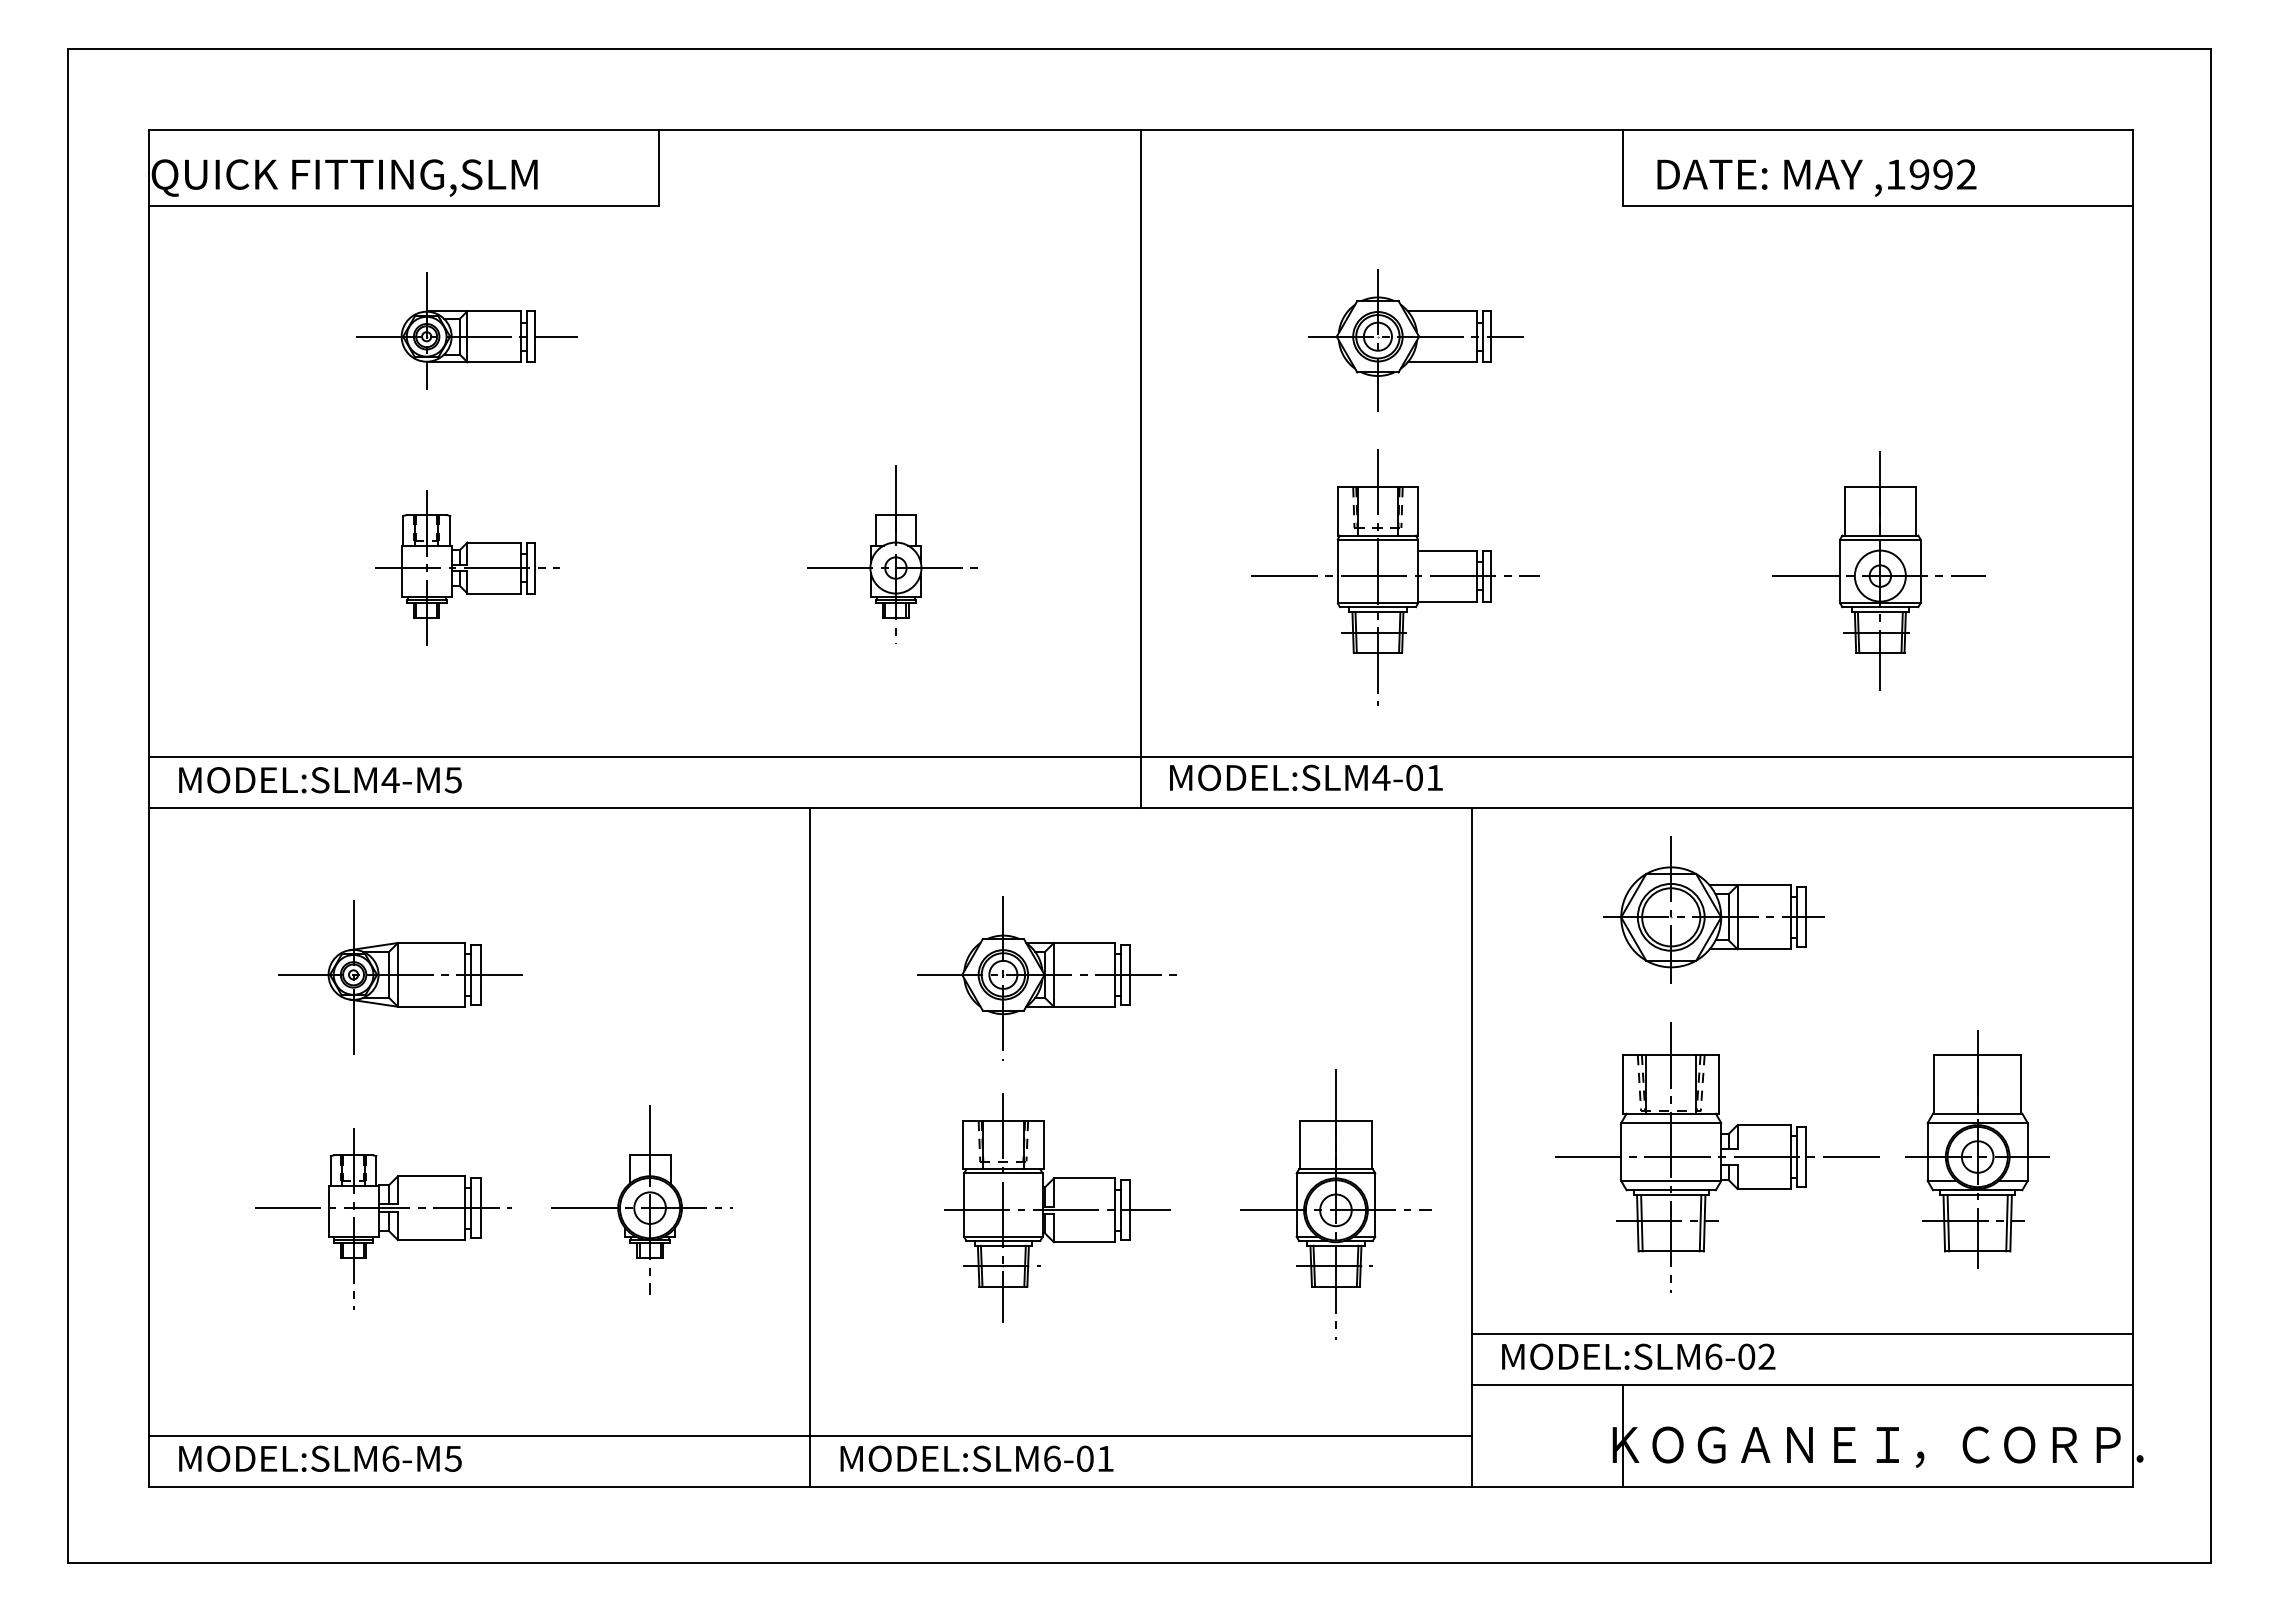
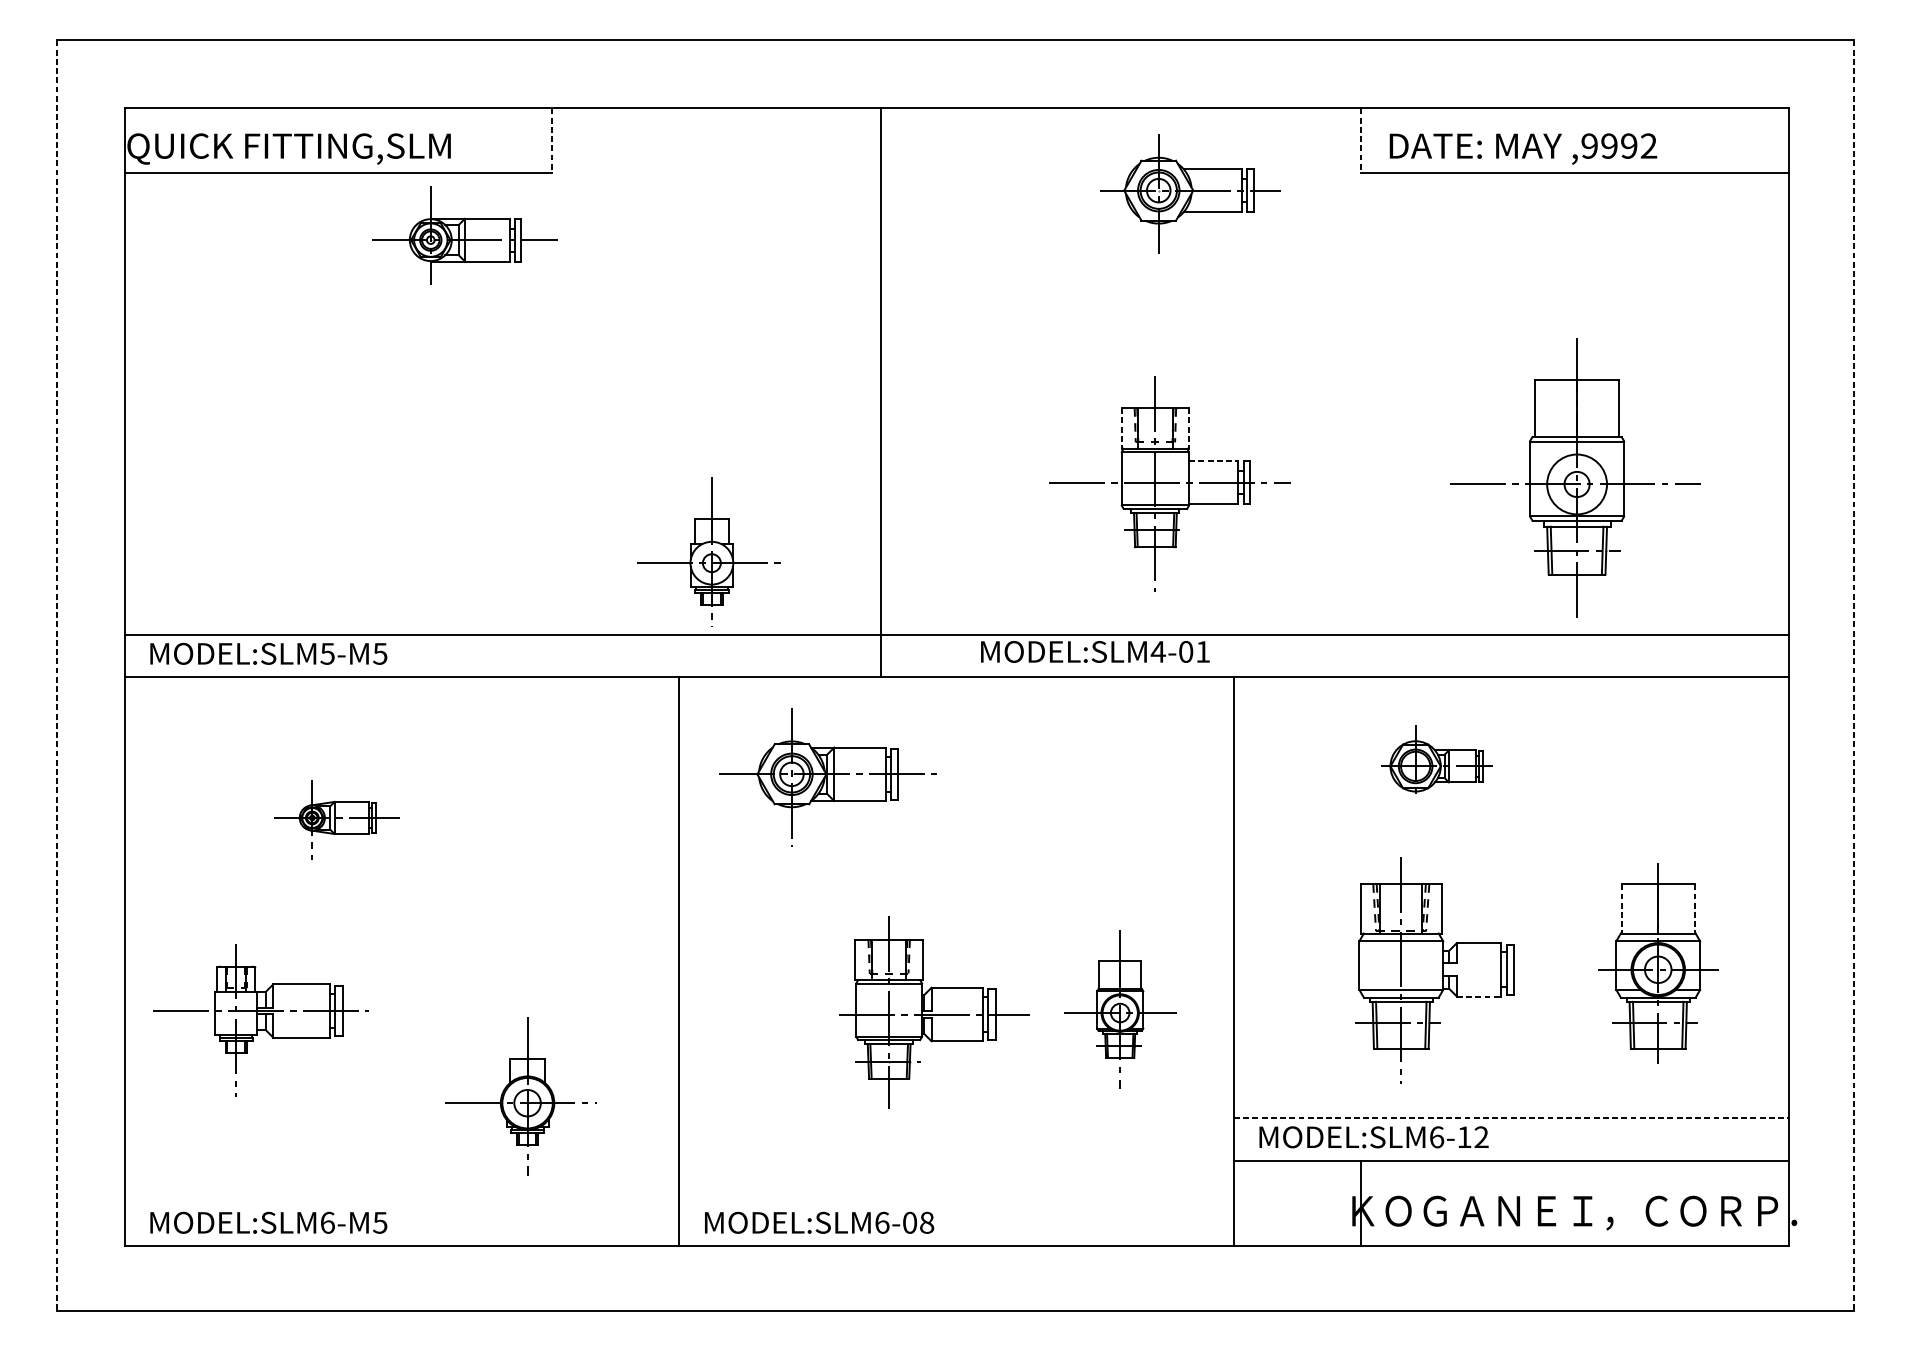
line: (658, 168) -> (552, 141), solid -> dashed
line: (1623, 168) -> (1361, 141), solid -> dashed
text: (1895, 174) -> (1589, 146), ,1992 -> ,9992
part: (466, 330) -> (464, 234), moved
part: (1415, 340) -> (1190, 193), moved
line: (1140, 468) -> (880, 392), moved
line: (1337, 511) -> (1121, 428), solid -> dashed
line: (1418, 511) -> (1189, 428), solid -> dashed
line: (1448, 550) -> (1214, 461), solid -> dashed
part: (892, 554) -> (709, 551), moved
part: (467, 567) -> (392, 475), removed
part: (1878, 570) -> (1575, 478), size x1.4
text: (390, 780) -> (327, 654), MODEL:SLM4-M5 -> MODEL:SLM5-M5
line: (68, 806) -> (57, 675), solid -> dashed
line: (2210, 806) -> (1853, 675), solid -> dashed
part: (1713, 909) -> (1436, 762), size x0.6
part: (400, 977) -> (335, 819), size x0.6
part: (1046, 978) -> (828, 777), moved
line: (1934, 1084) -> (1622, 908), solid -> dashed
line: (2021, 1084) -> (1694, 908), solid -> dashed
line: (1716, 1157) -> (1439, 970), removed
line: (1764, 1188) -> (1479, 996), solid -> dashed
part: (641, 1199) -> (520, 1095), moved
part: (1335, 1204) -> (1119, 1009), size x0.7
part: (1057, 1207) -> (934, 1012), moved
part: (383, 1218) -> (261, 1019), moved
line: (1802, 1333) -> (1511, 1117), solid -> dashed
text: (1746, 1356) -> (1464, 1137), MODEL:SLM6-02 -> MODEL:SLM6-12
line: (809, 1435) -> (678, 1203), removed
text: (1105, 1458) -> (926, 1222), MODEL:SLM6-01 -> MODEL:SLM6-08

